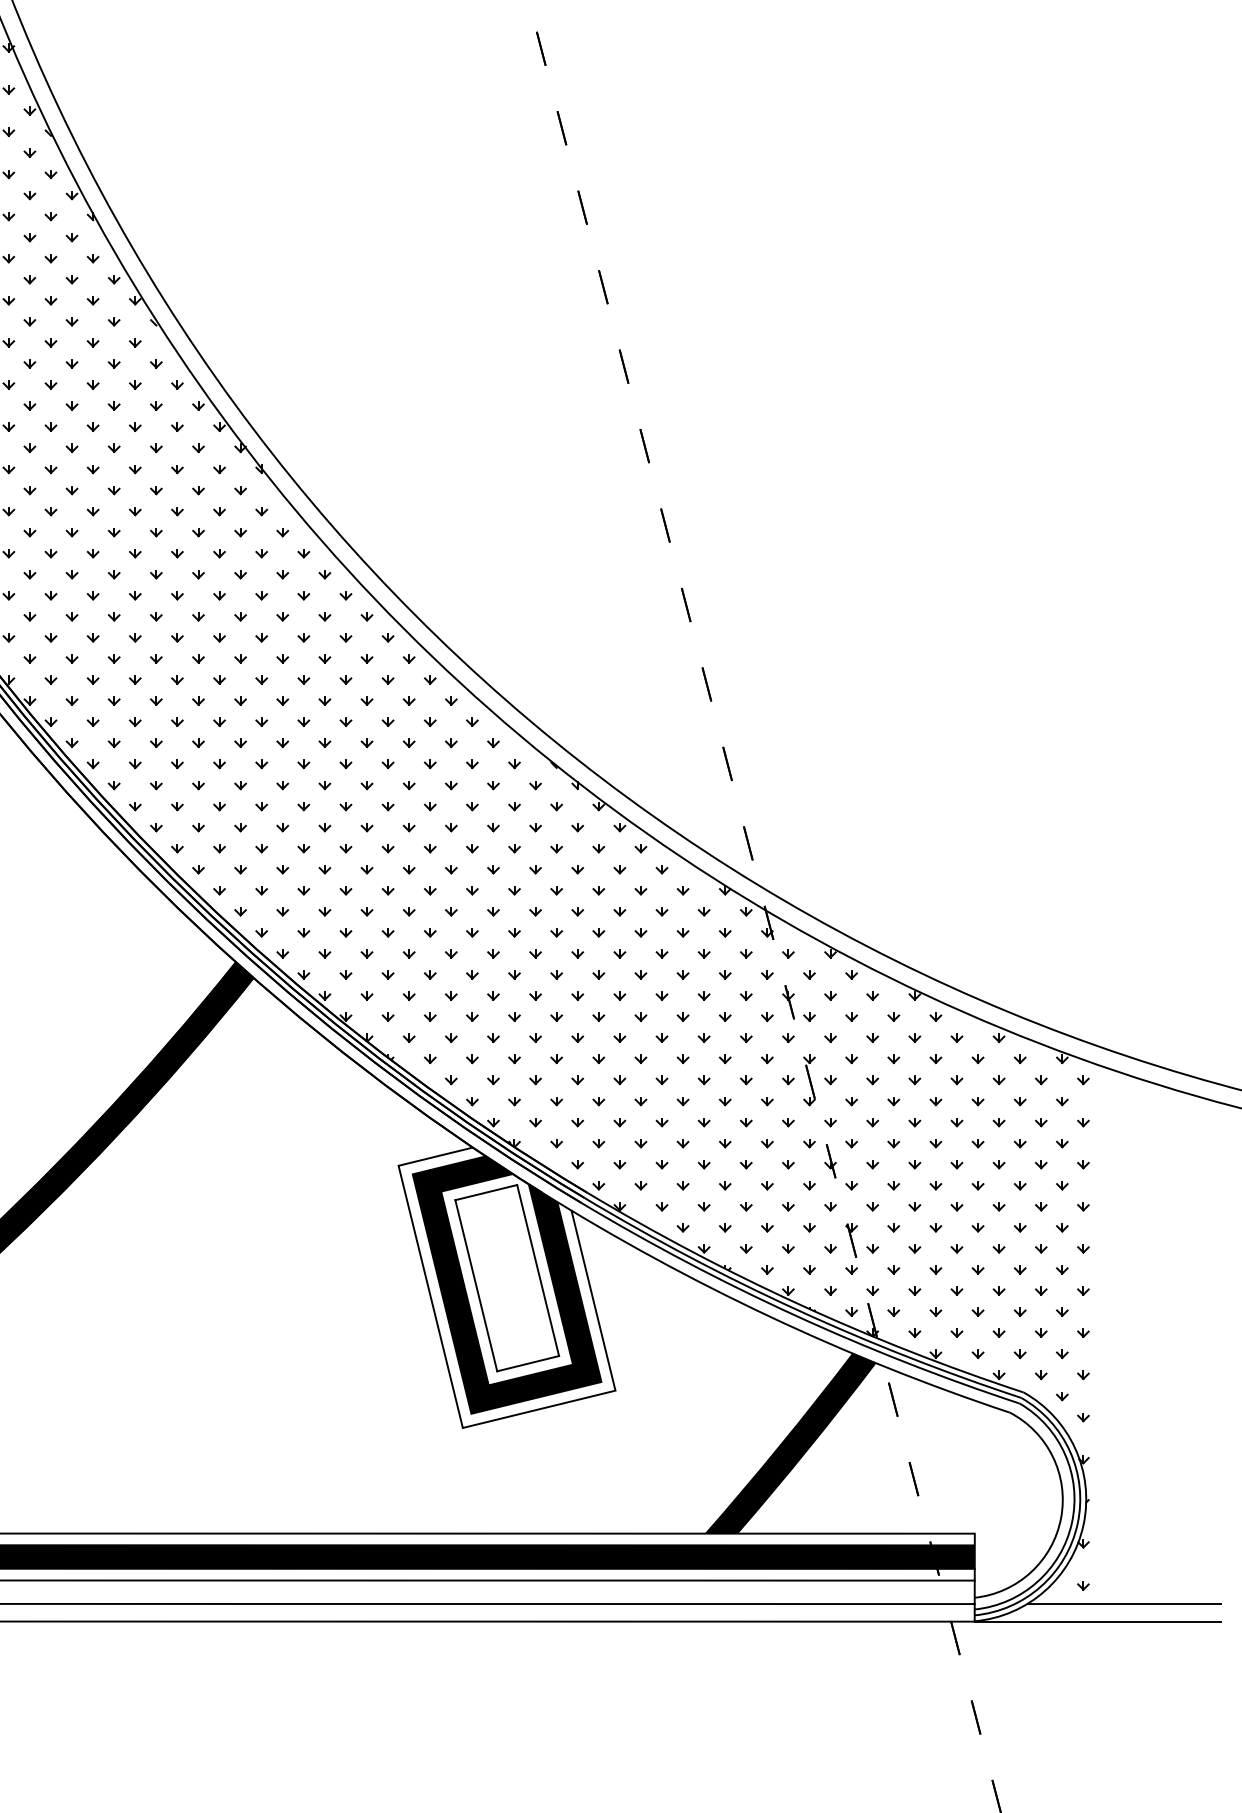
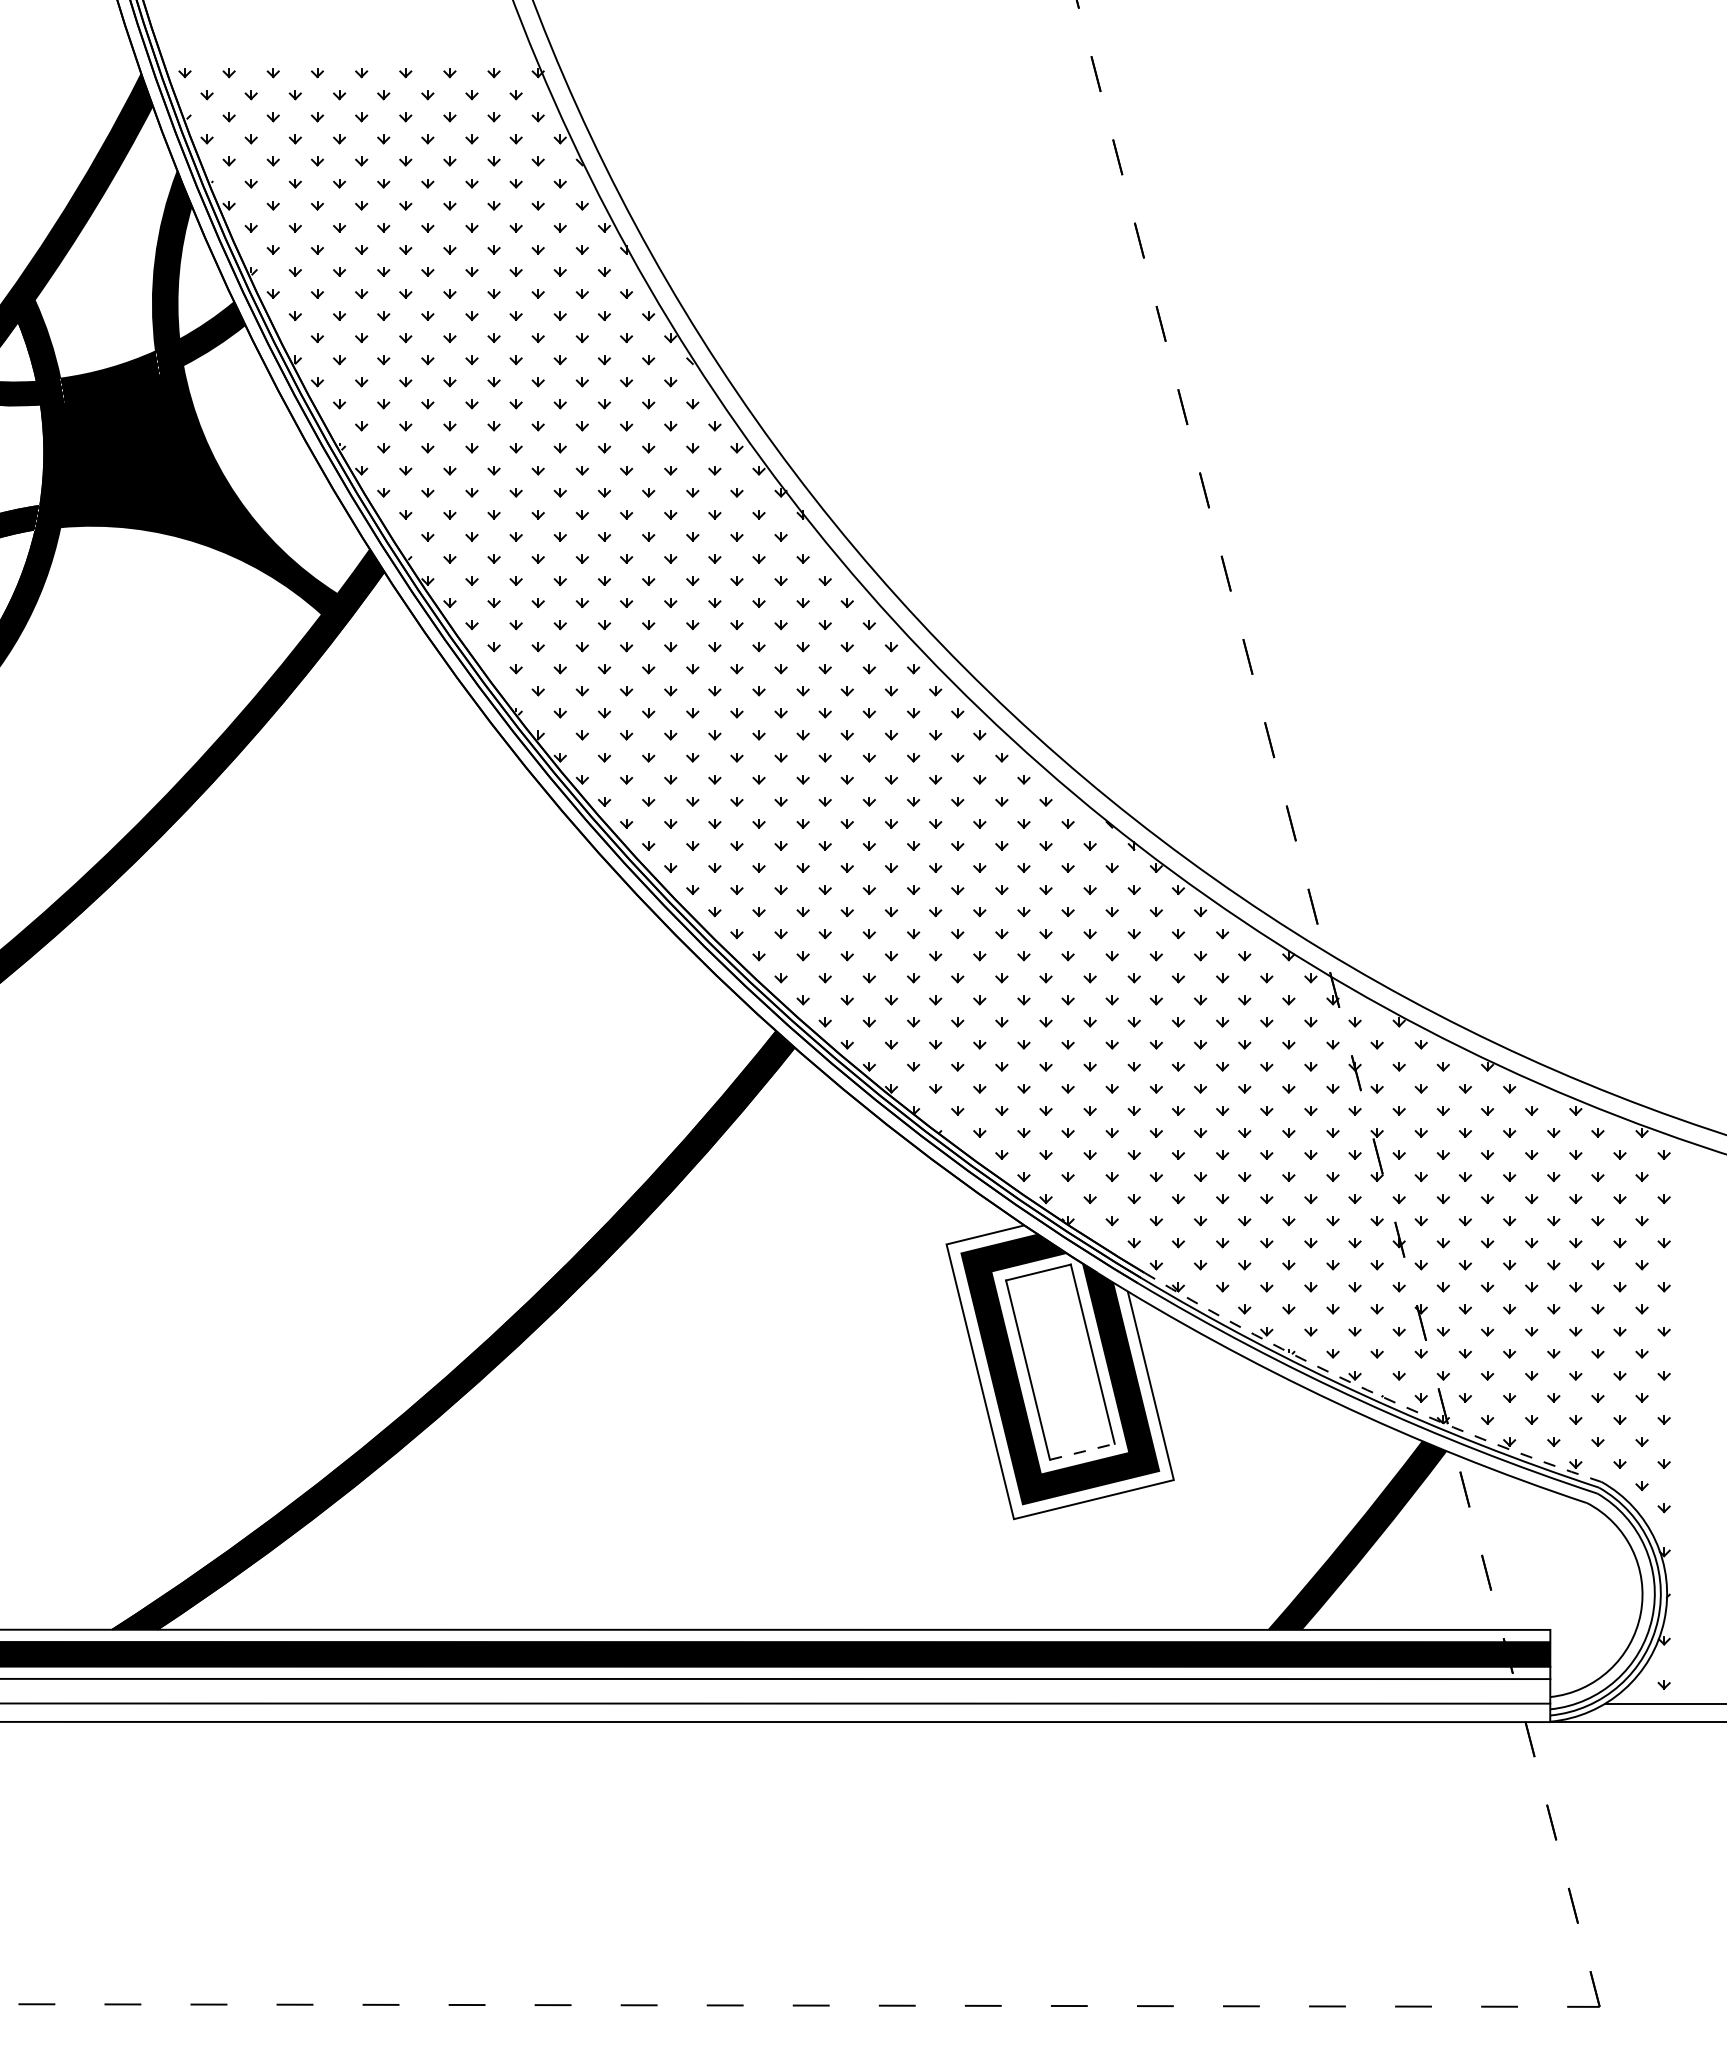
arc: (800, 1305) -> (1367, 1390), solid -> dashed
line: (528, 1363) -> (1082, 1451), solid -> dashed

